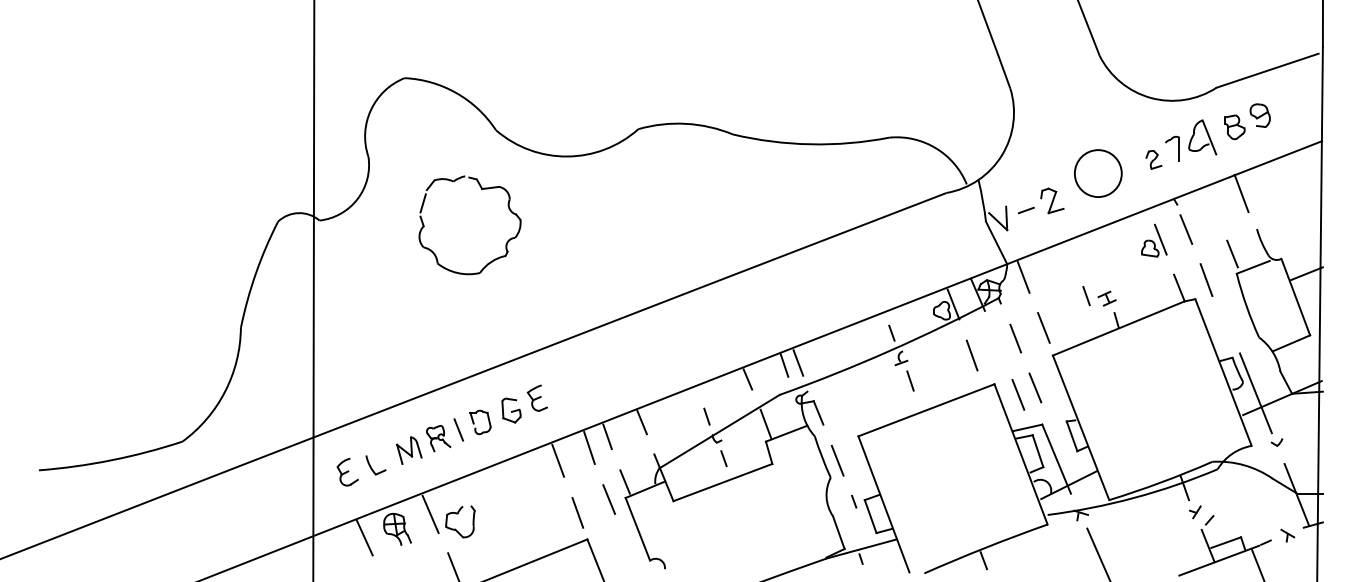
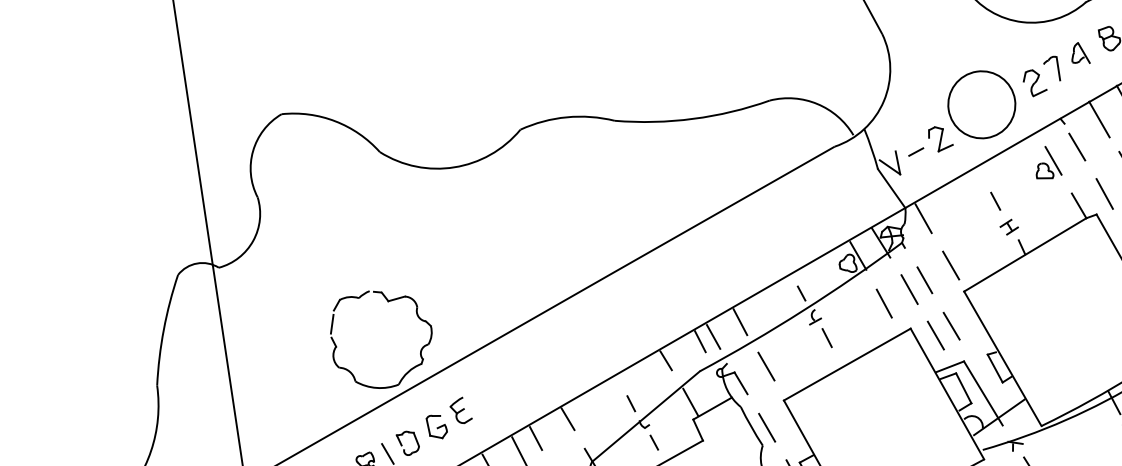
part: (1202, 137) -> (1079, 53), size x0.62
part: (1153, 159) -> (1034, 82), size x1.43
circle: (1097, 173) -> (981, 104), size x1.43
part: (481, 190) -> (387, 302), moved
line: (1211, 205) -> (1098, 119), added
line: (1086, 296) -> (995, 201), moved
line: (999, 345) -> (909, 289), added
line: (826, 352) -> (739, 322), added
line: (846, 400) -> (766, 366), added

